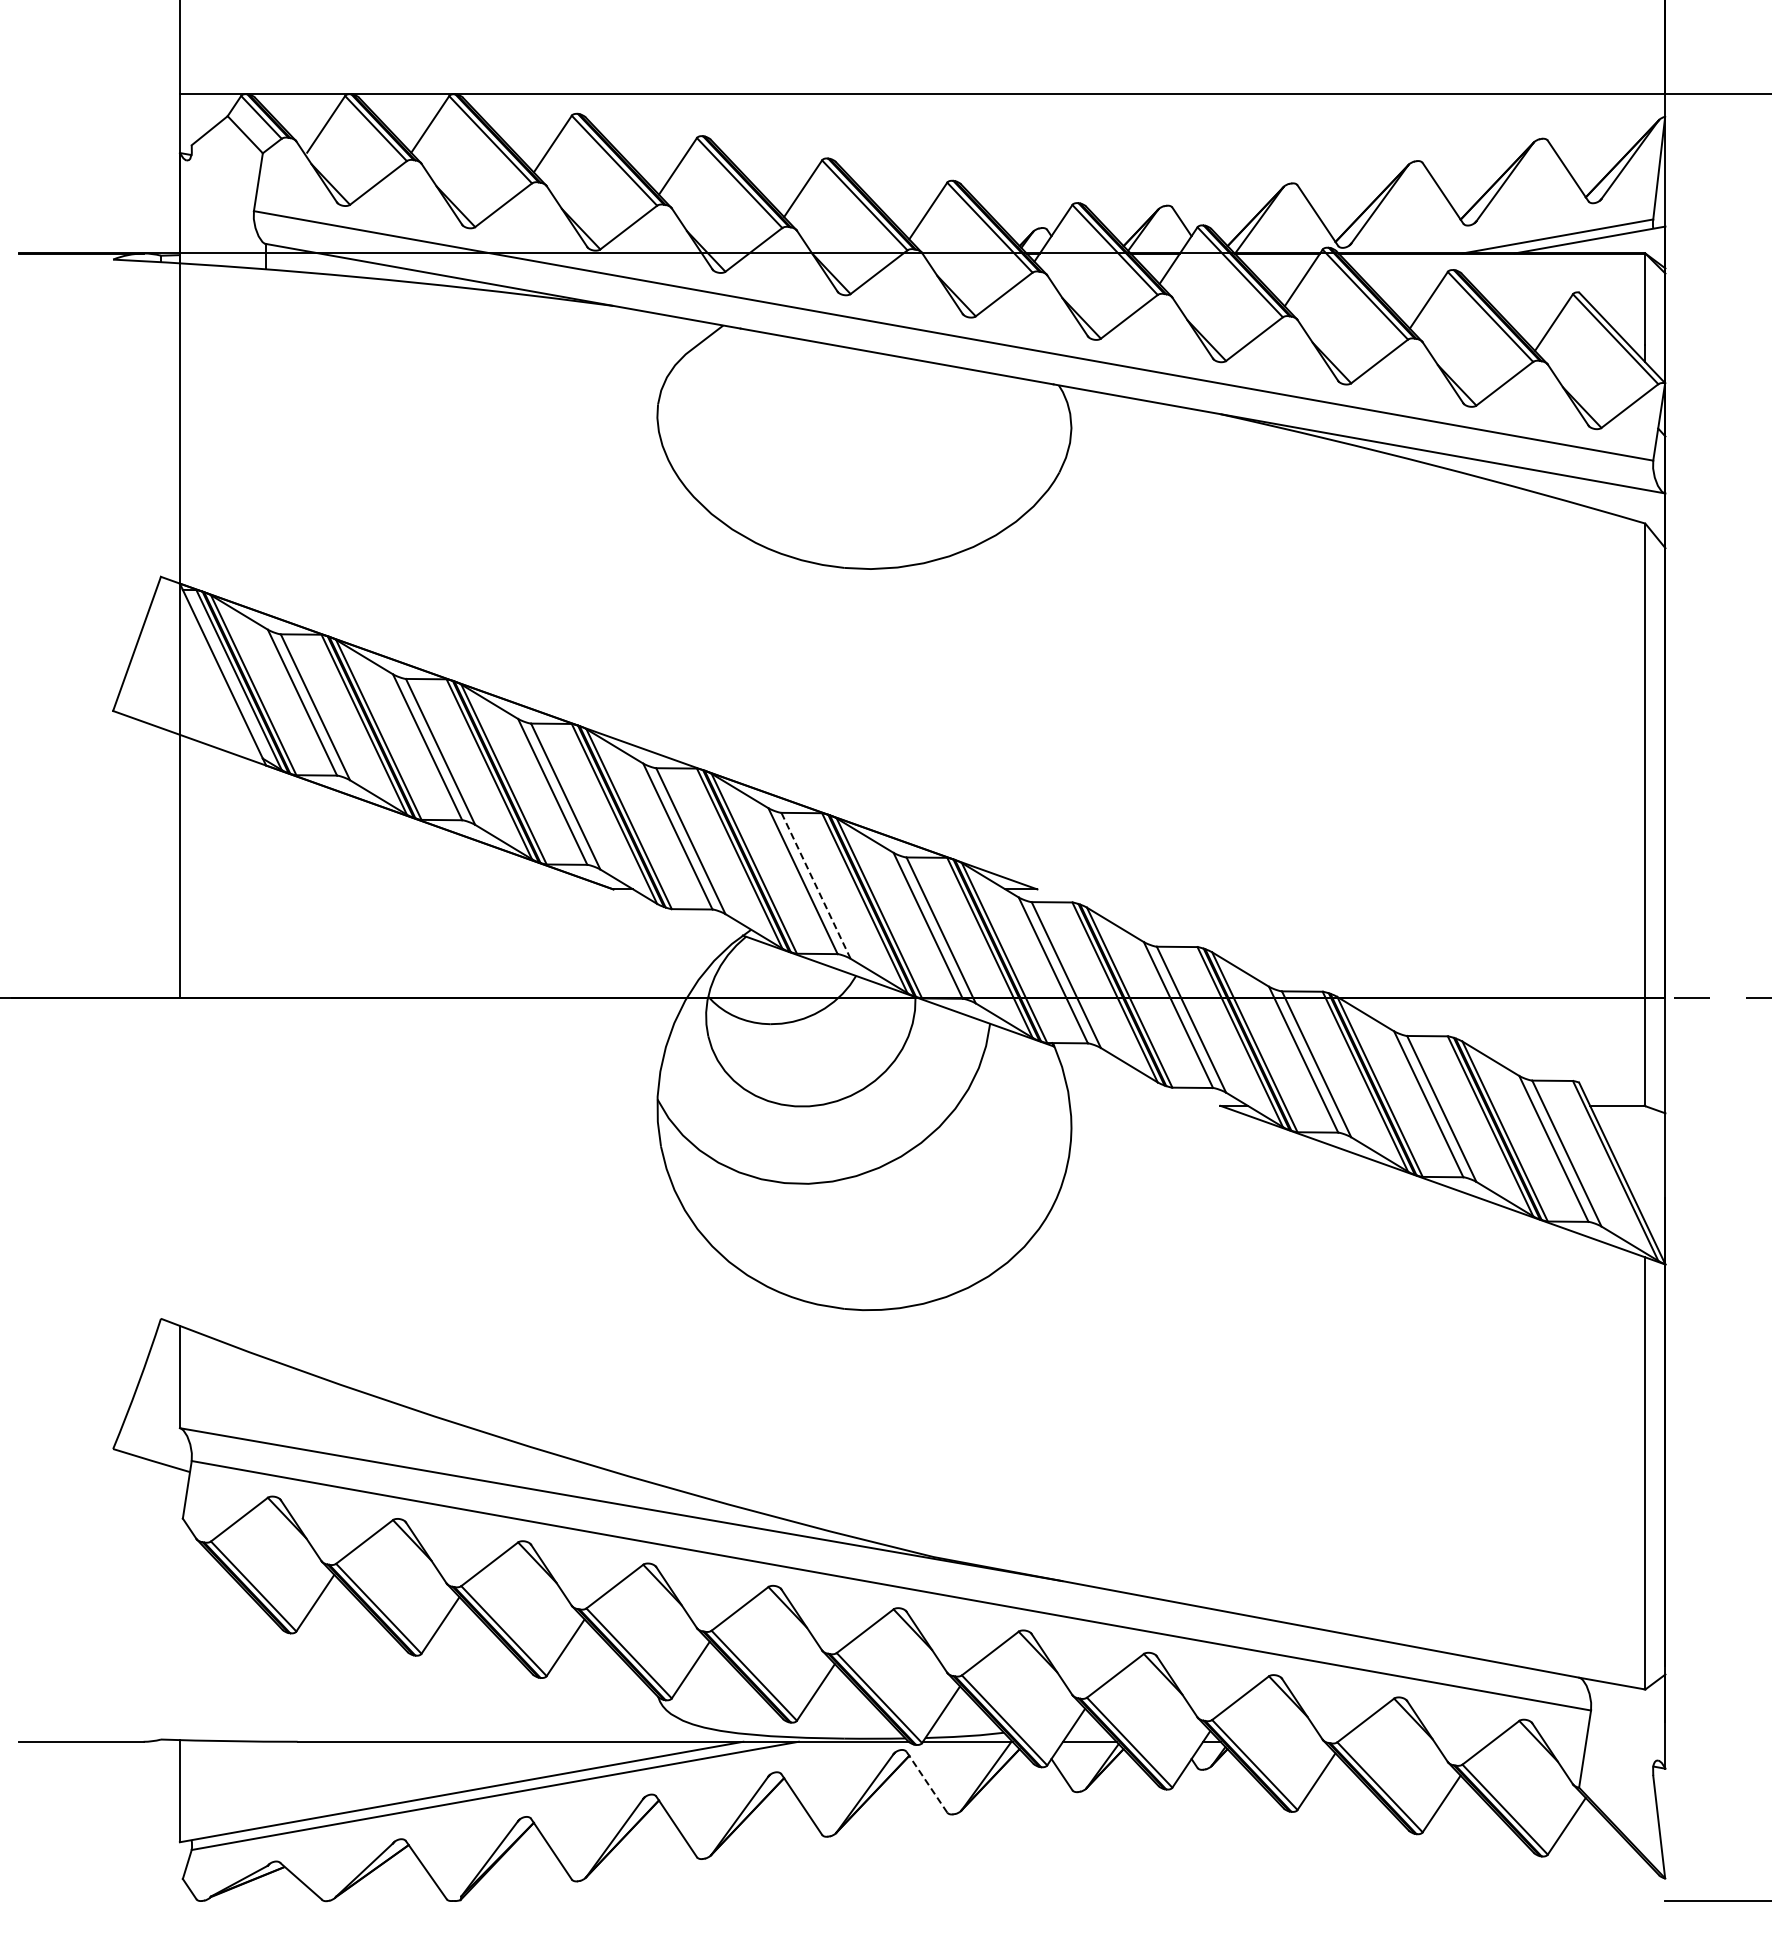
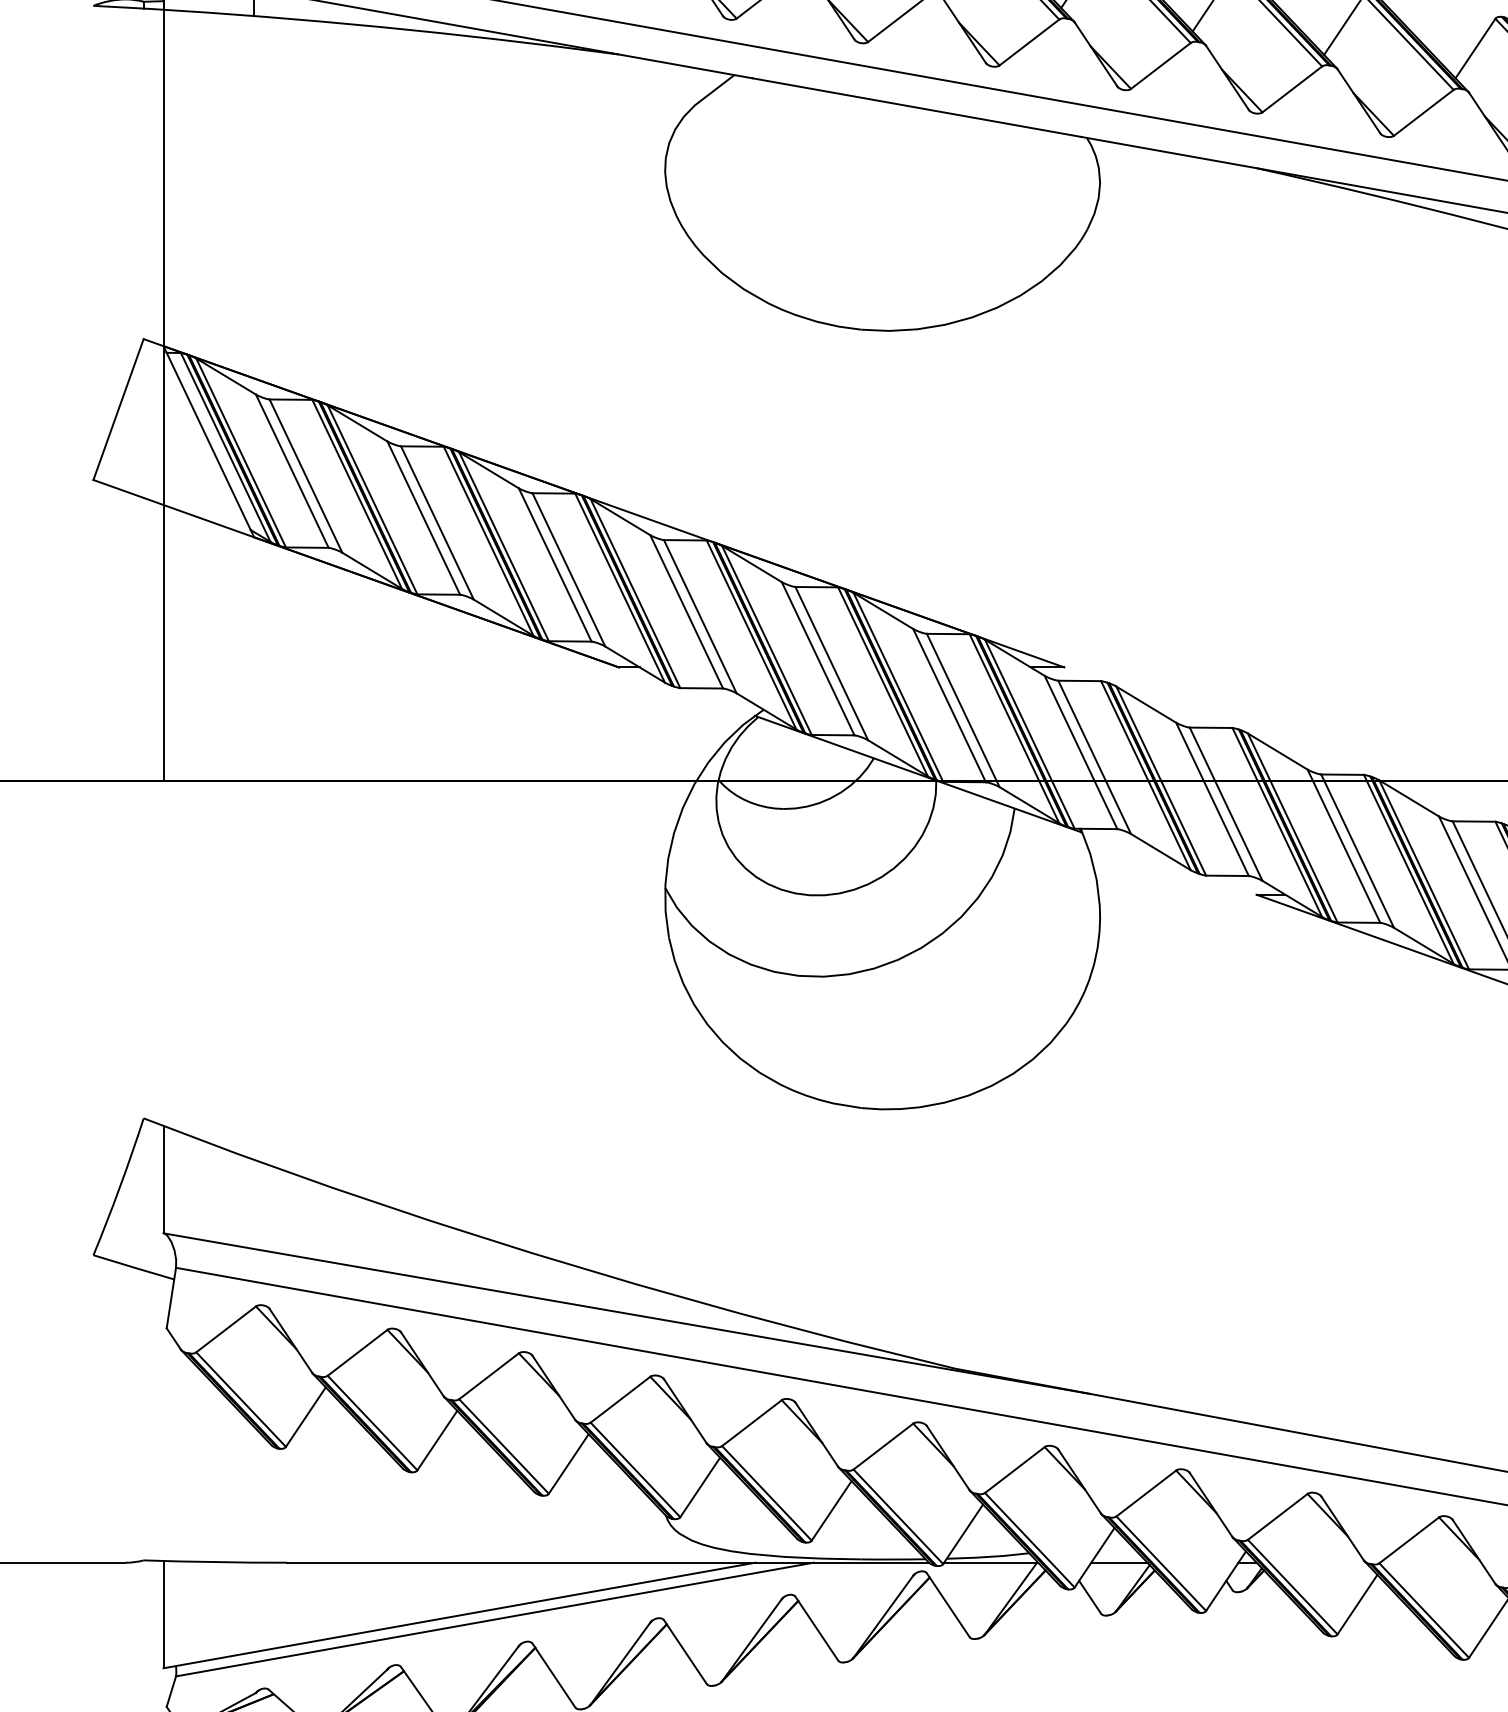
line: (816, 885) -> (832, 663), dashed -> solid
line: (926, 1782) -> (947, 1605), dashed -> solid

